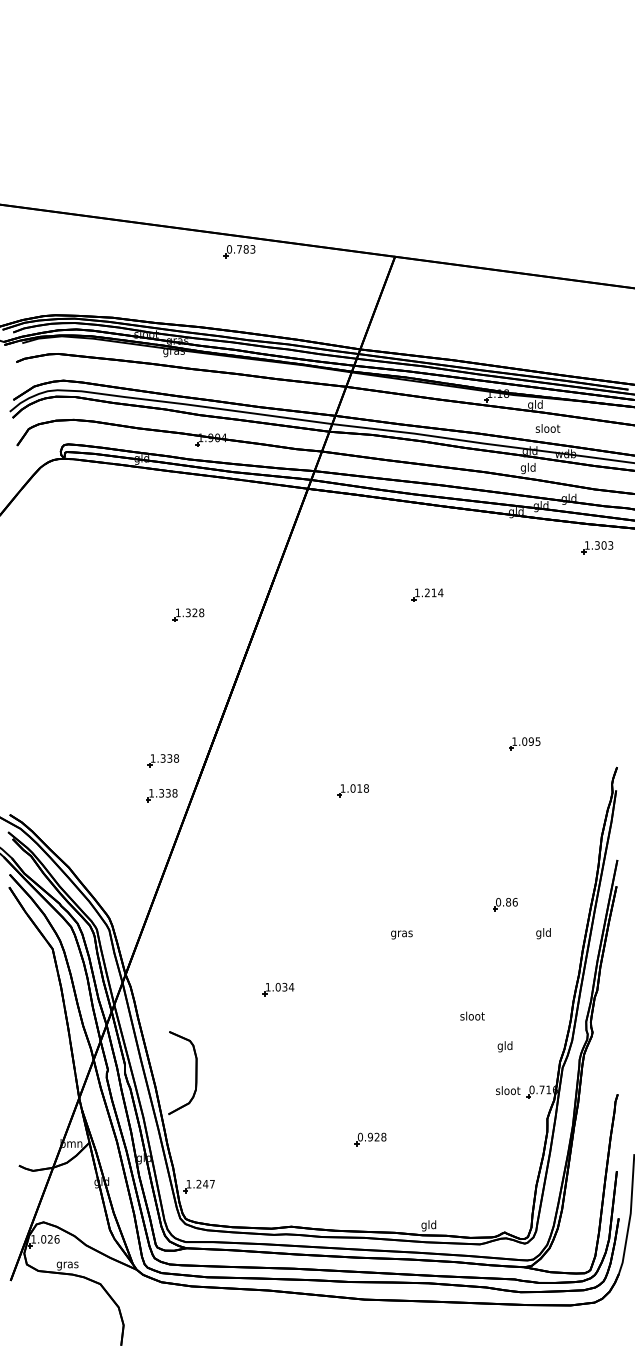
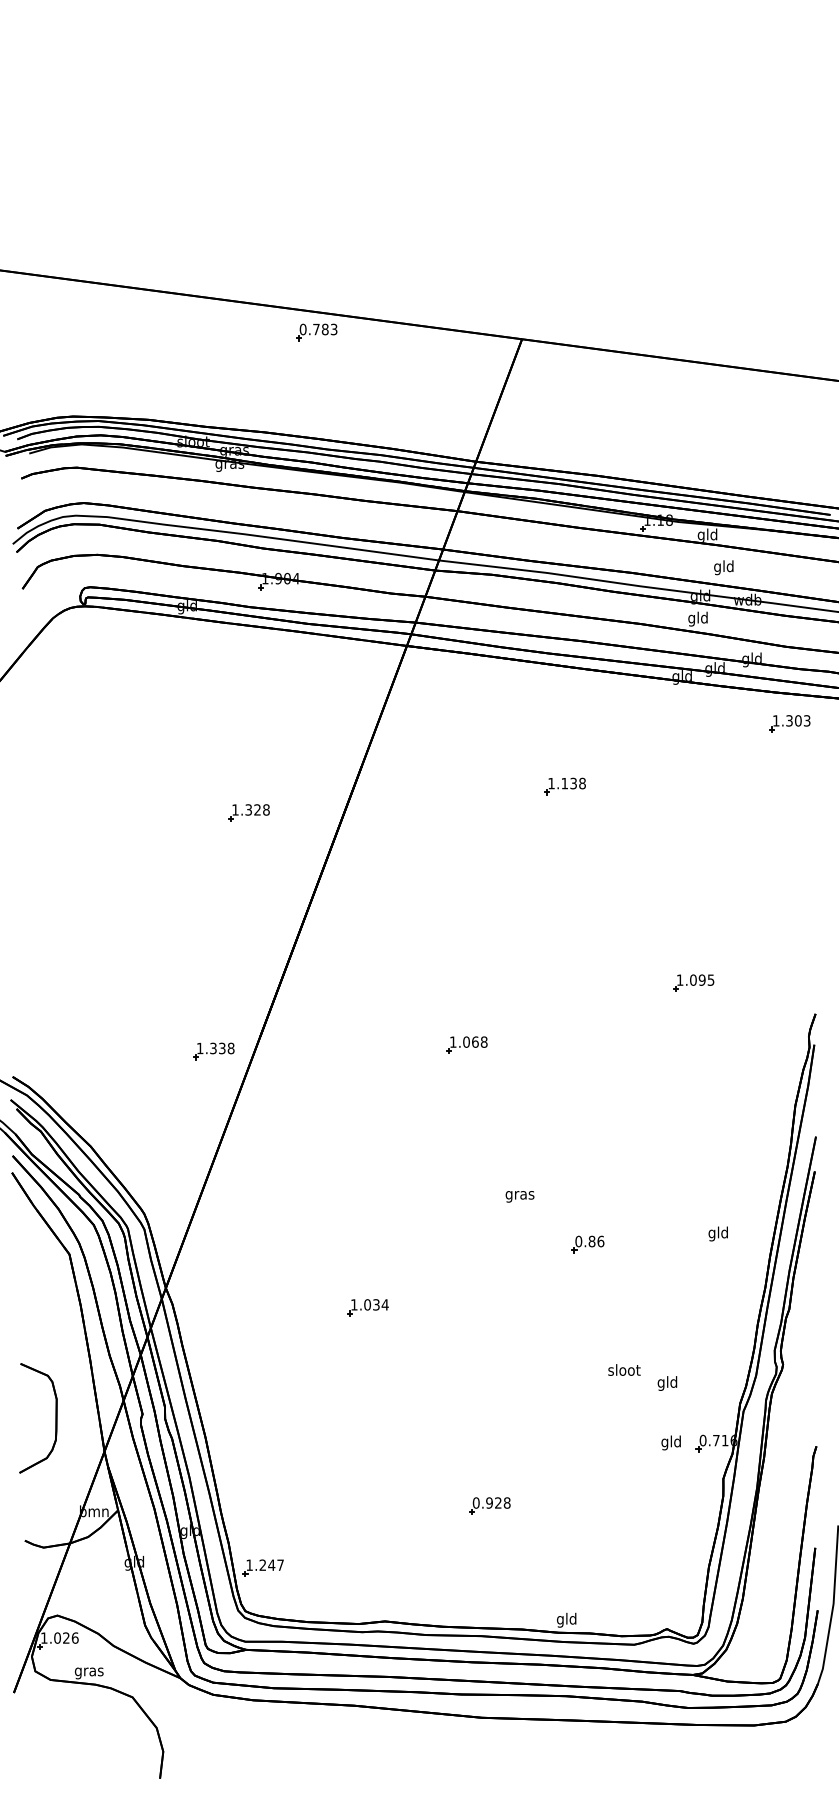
text: (548, 429) -> (724, 567), sloot -> gld
text: (434, 592) -> (573, 783), 1.214 -> 1.138
part: (163, 760) -> (215, 1005), removed
text: (359, 788) -> (475, 1041), 1.018 -> 1.068
part: (505, 904) -> (587, 1244), moved
text: (401, 934) -> (519, 1196), moved
text: (472, 1015) -> (624, 1369), moved
part: (195, 1073) -> (55, 1418), moved
text: (508, 1091) -> (671, 1442), sloot -> gld

